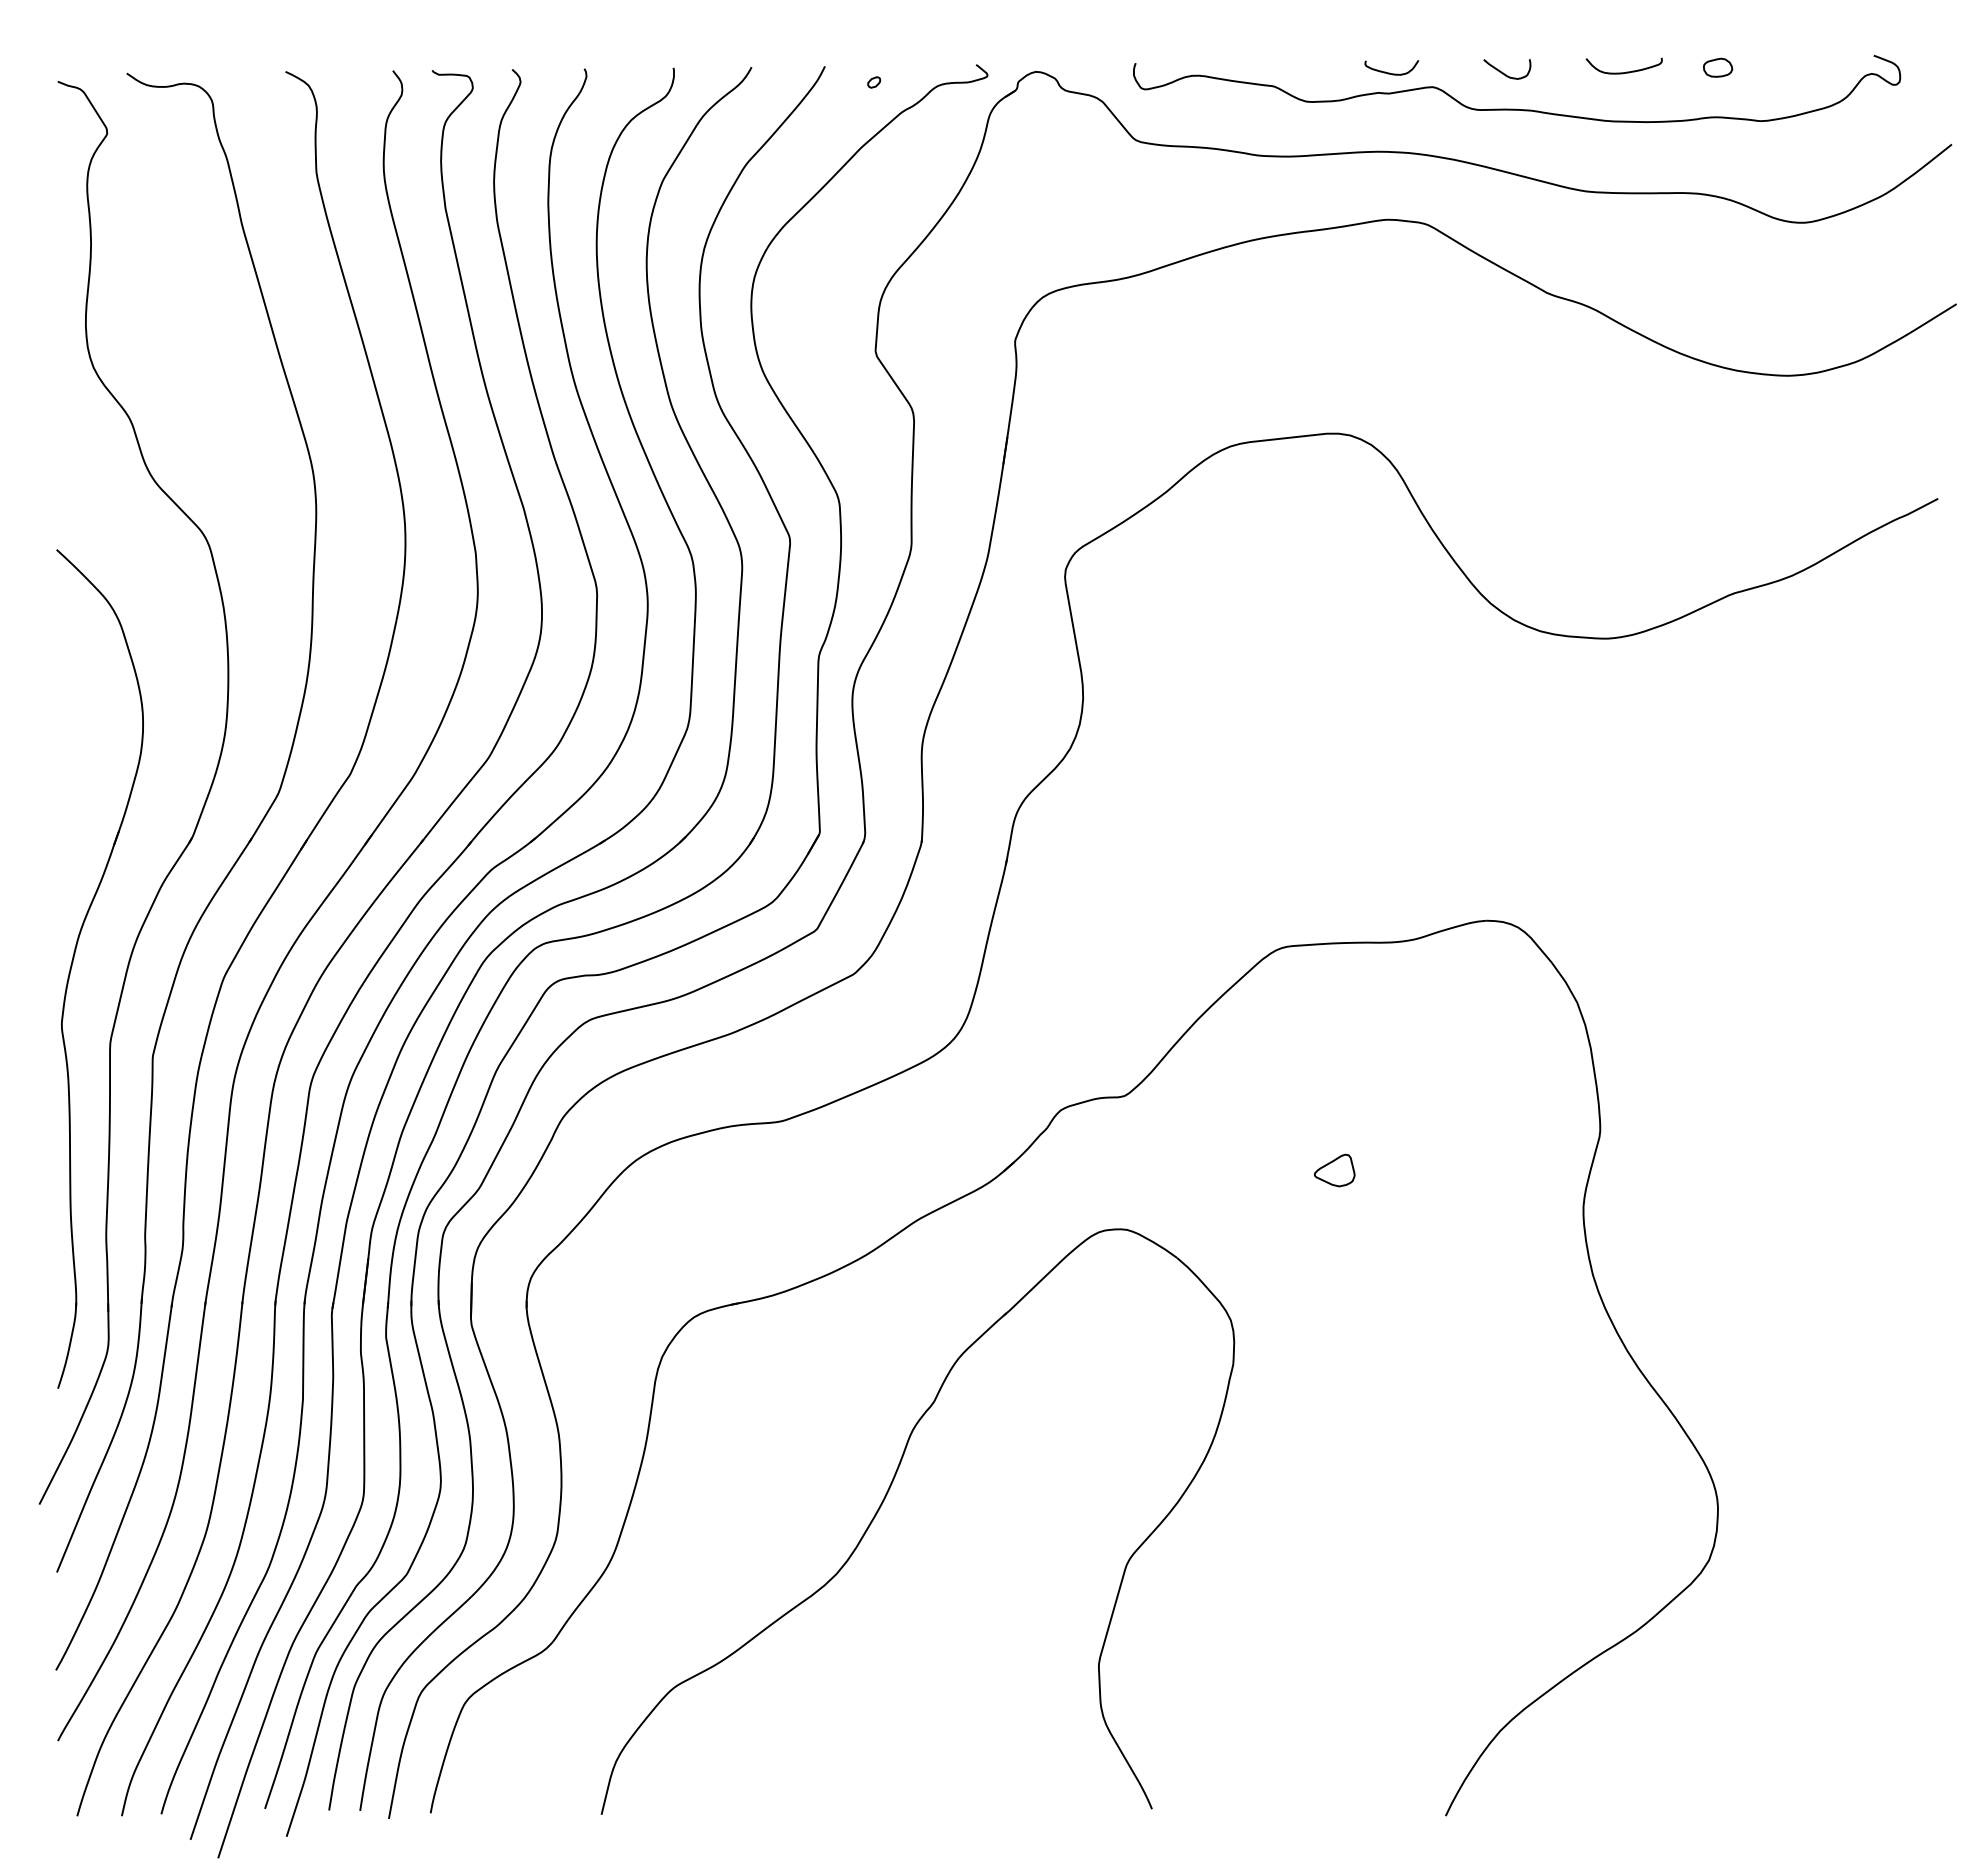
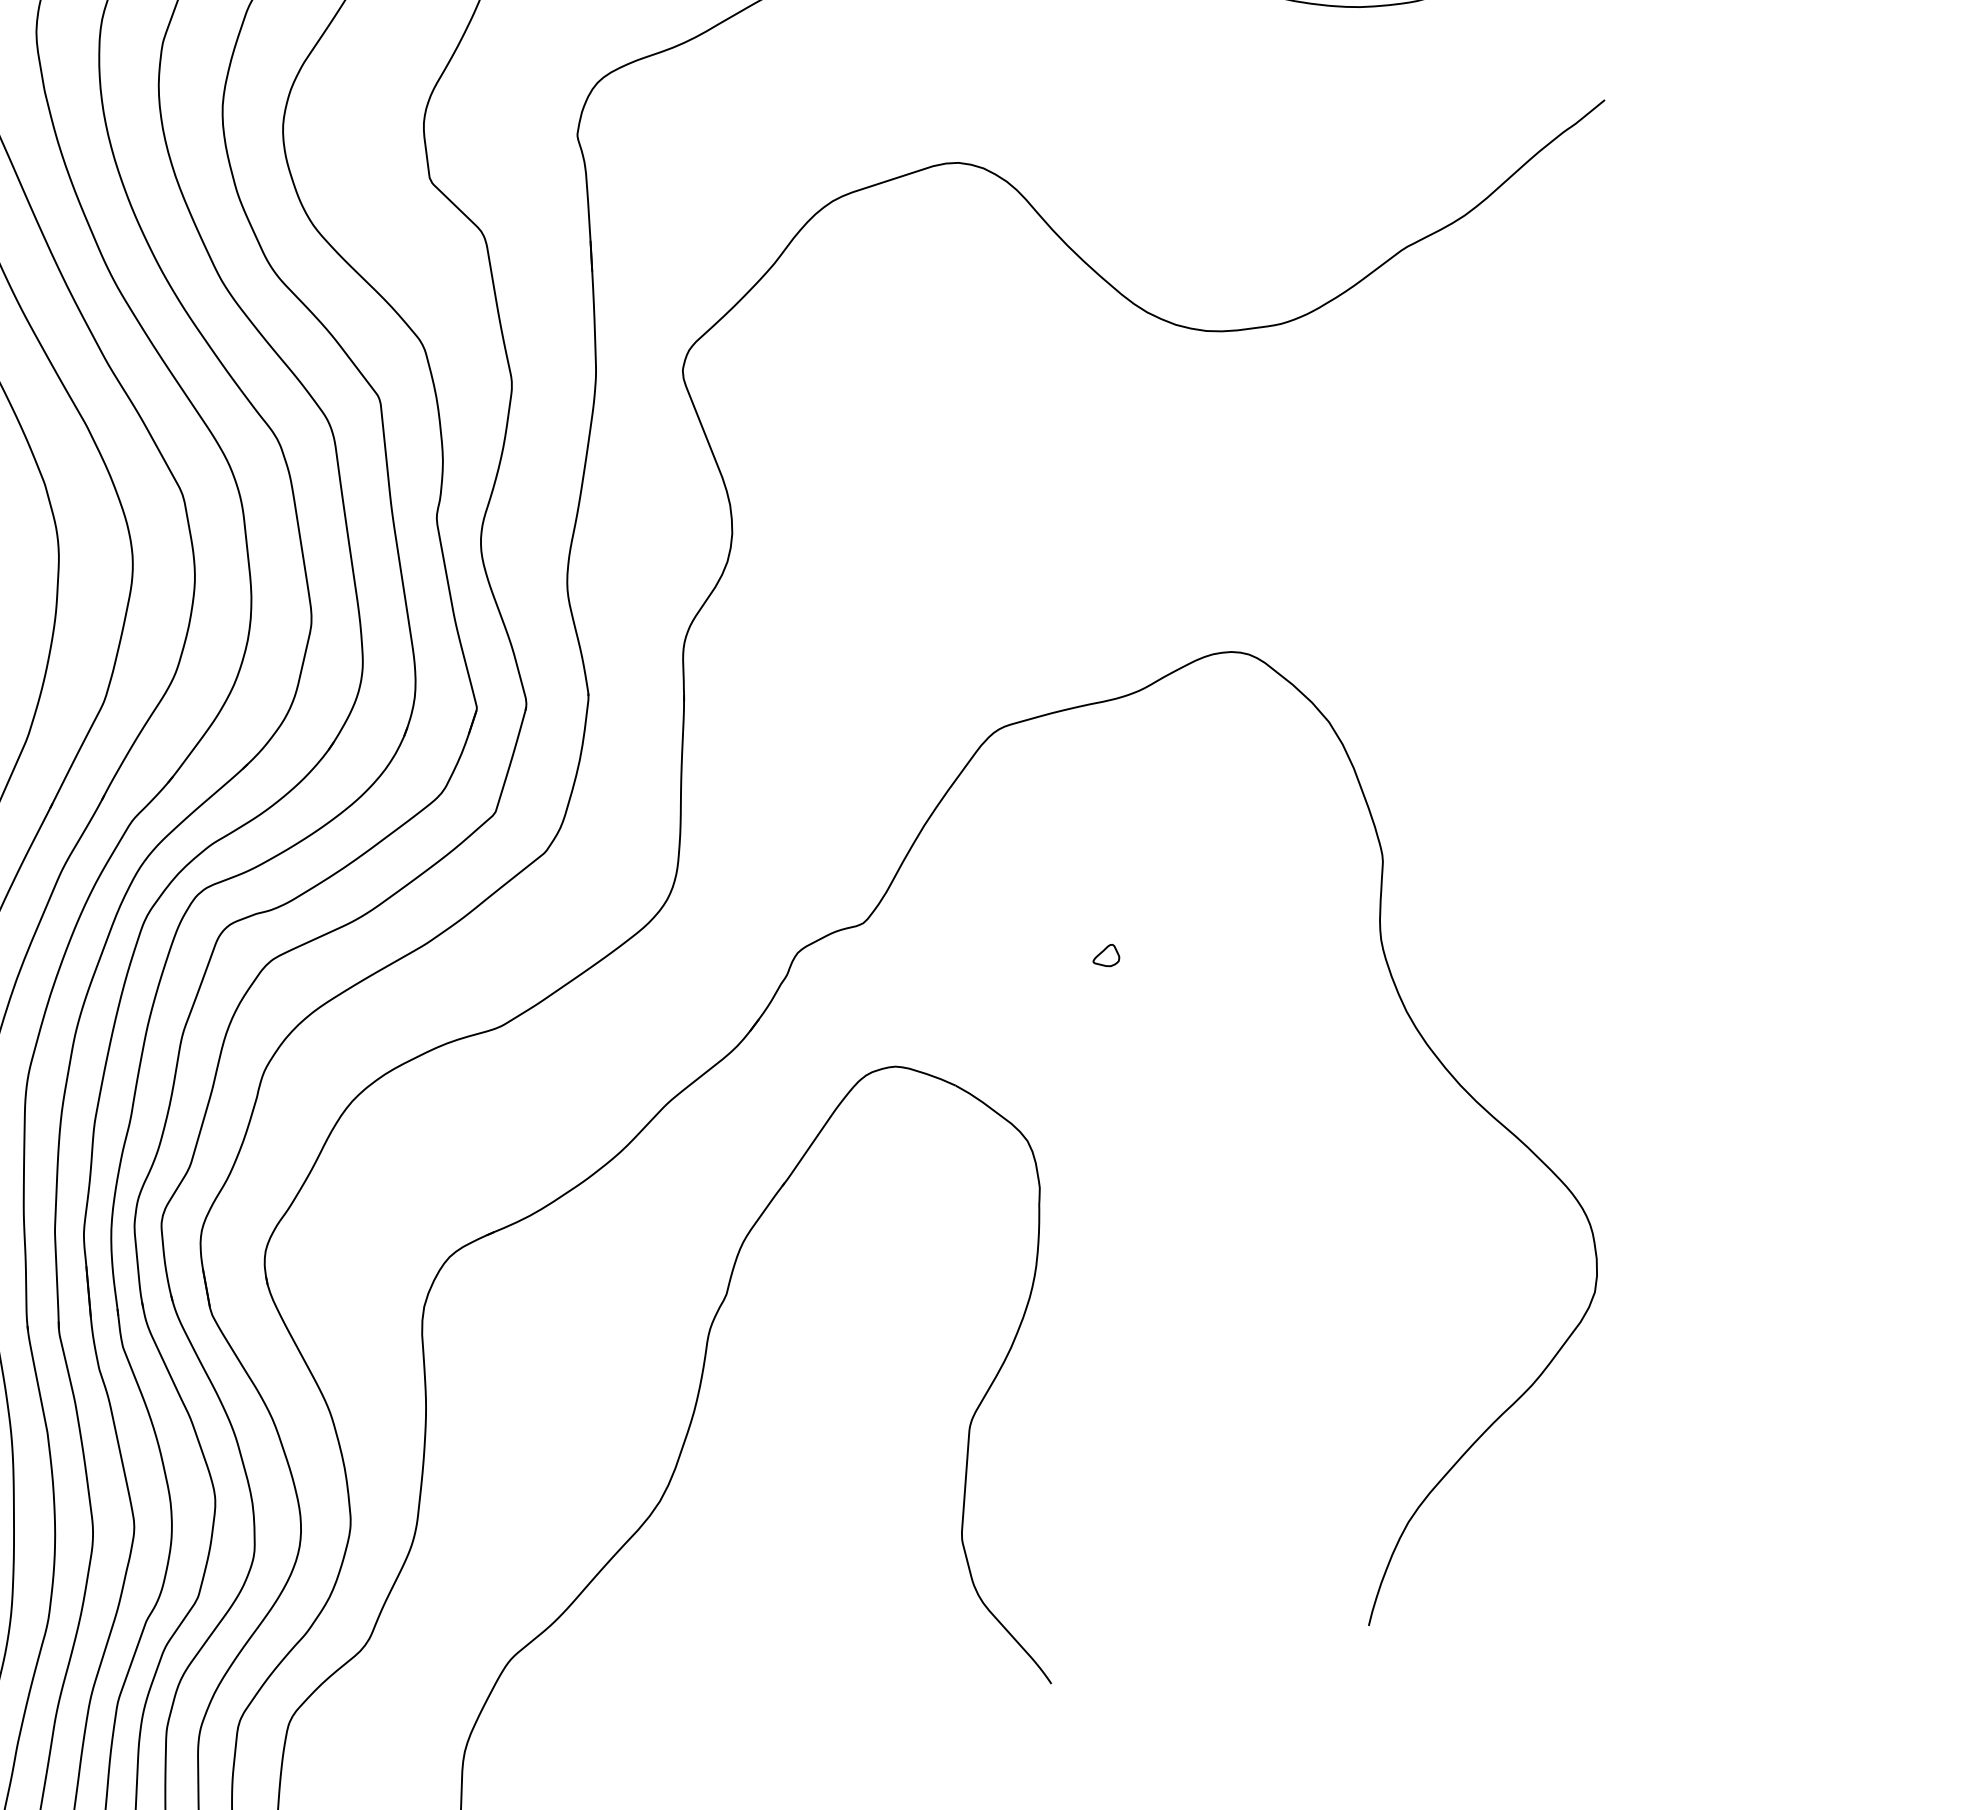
part: (1334, 1170) -> (1105, 956), size x0.6

